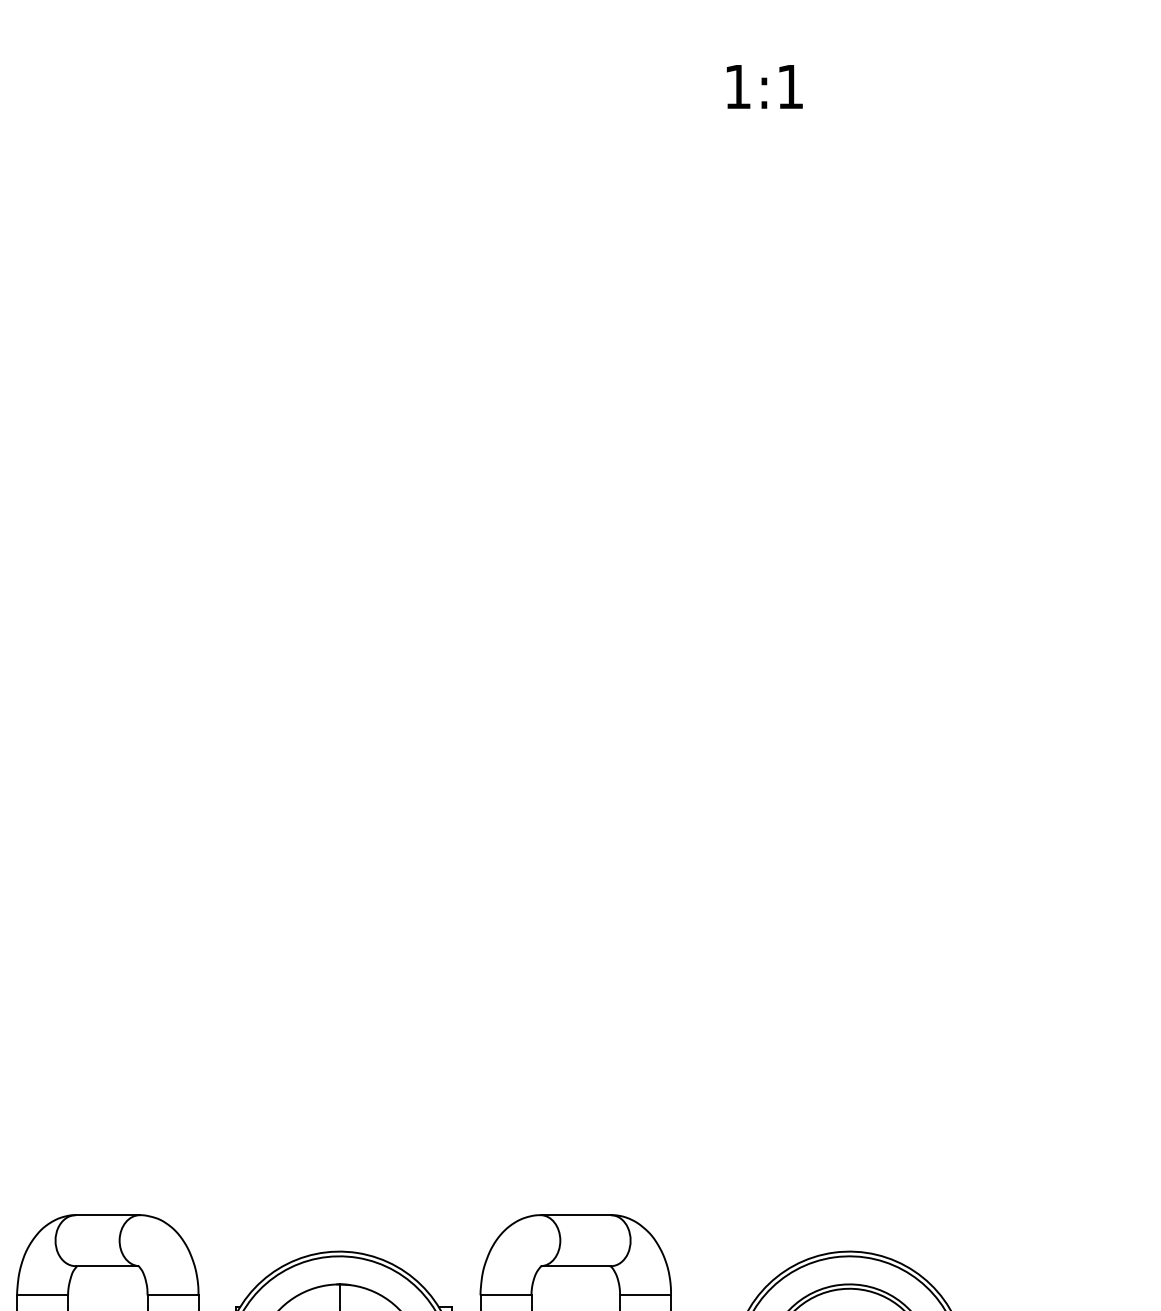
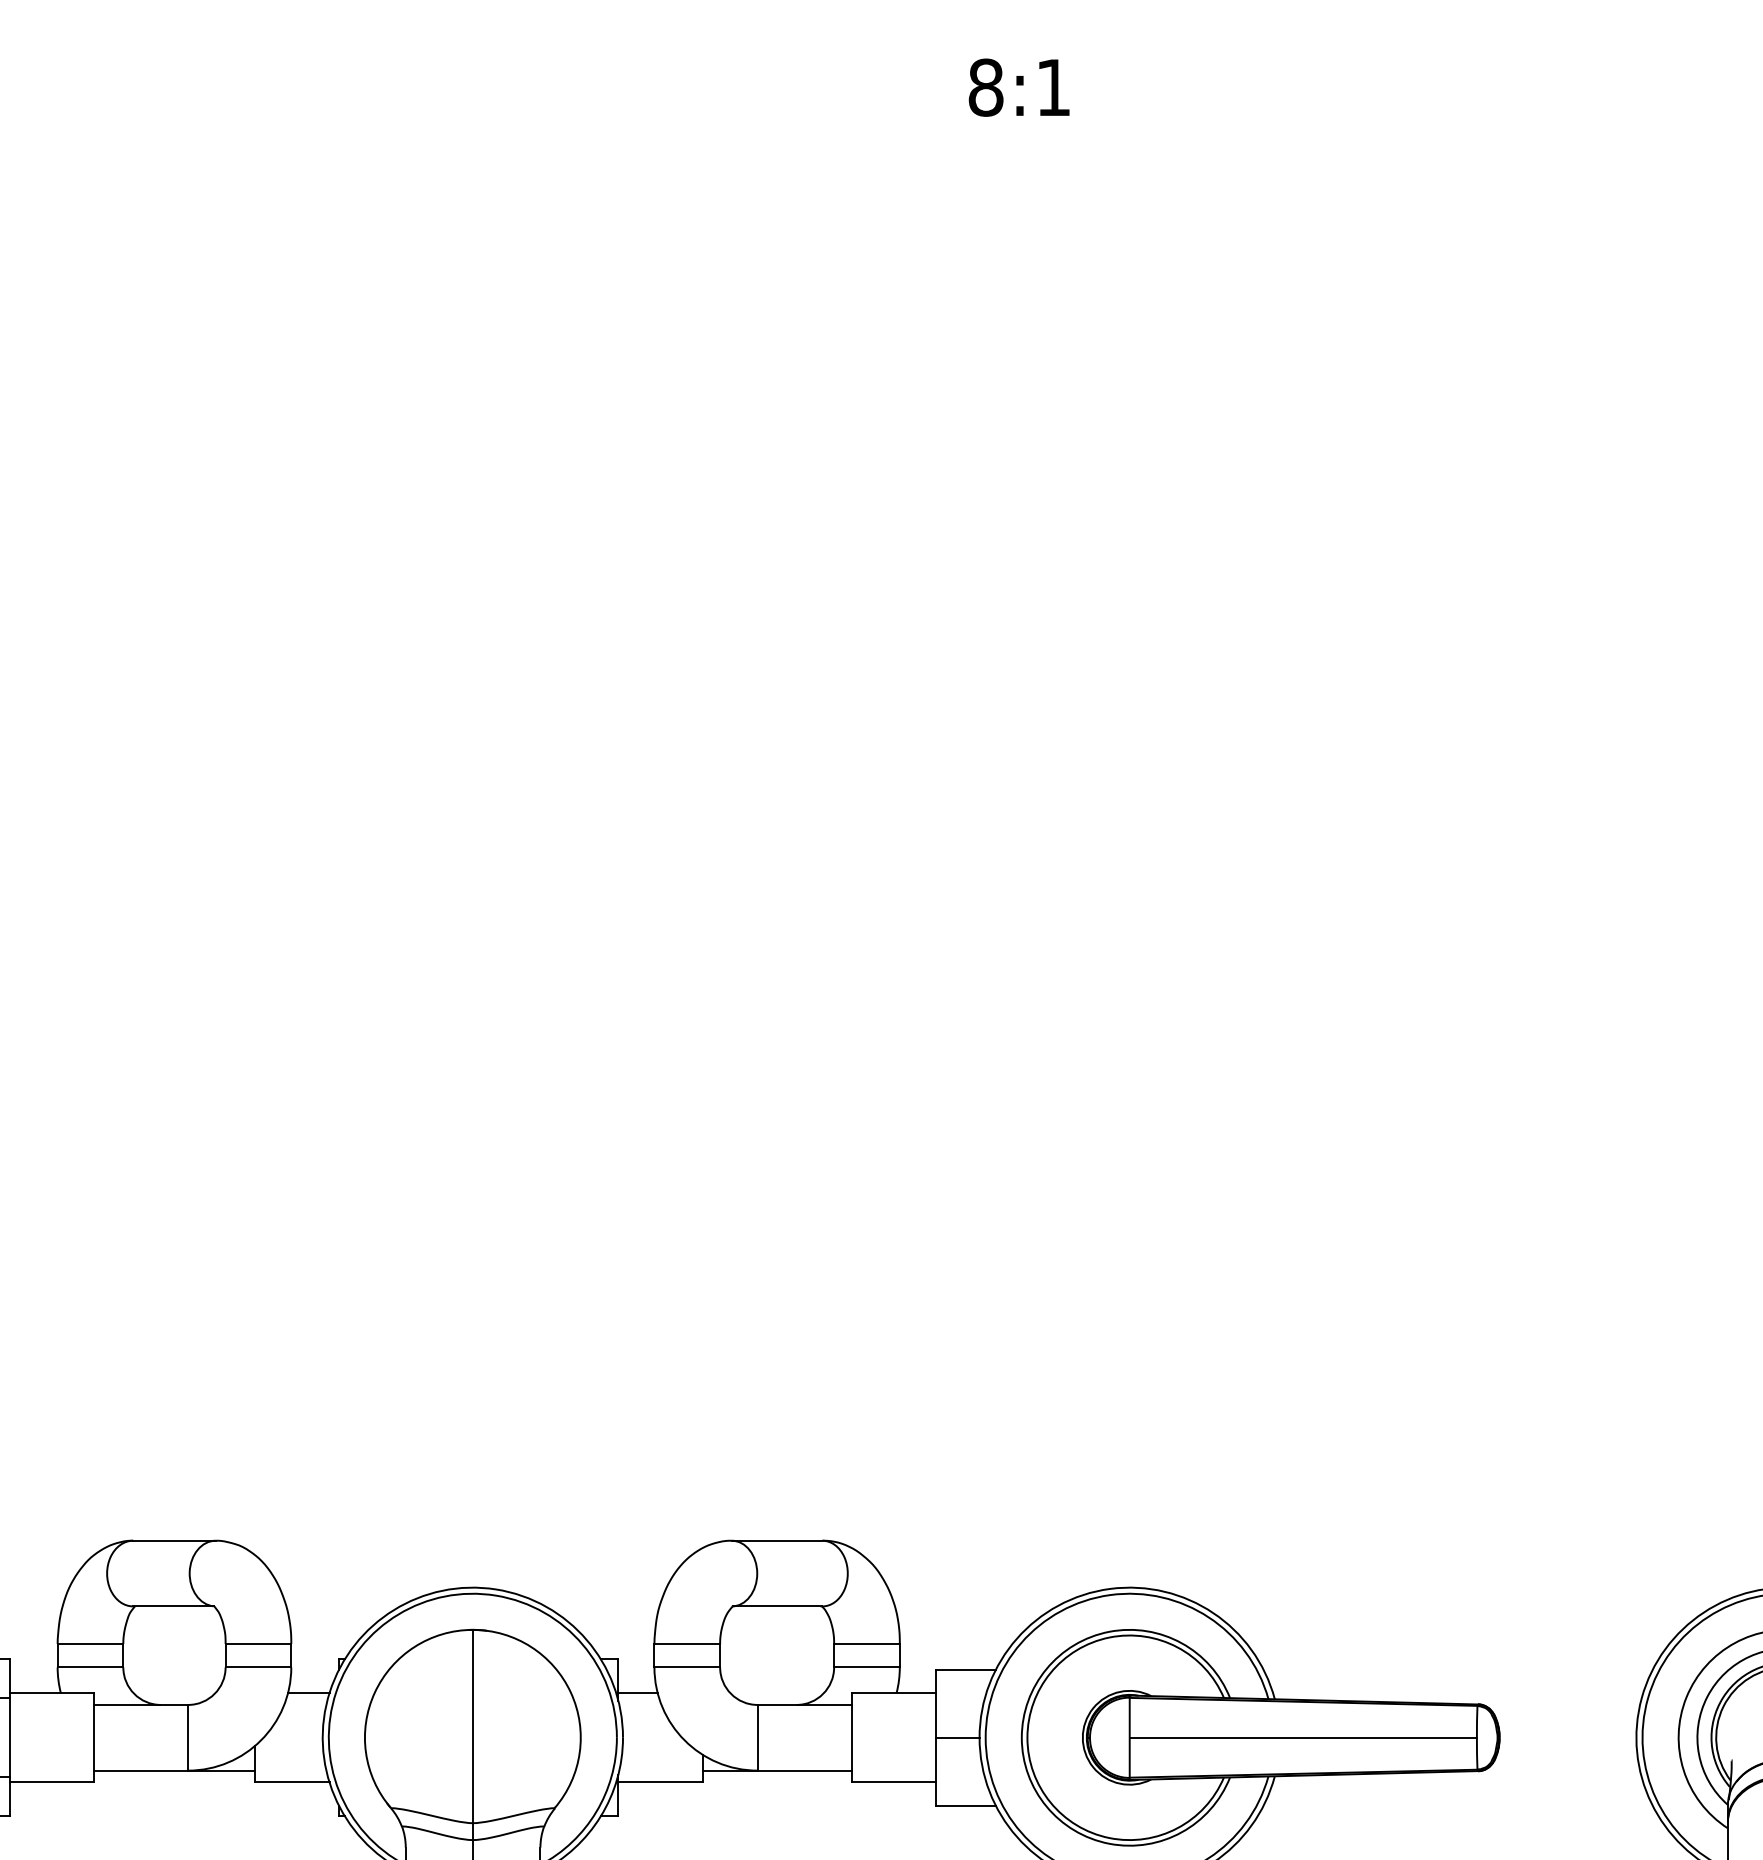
text: (737, 86) -> (985, 87), 1:1 -> 8:1

